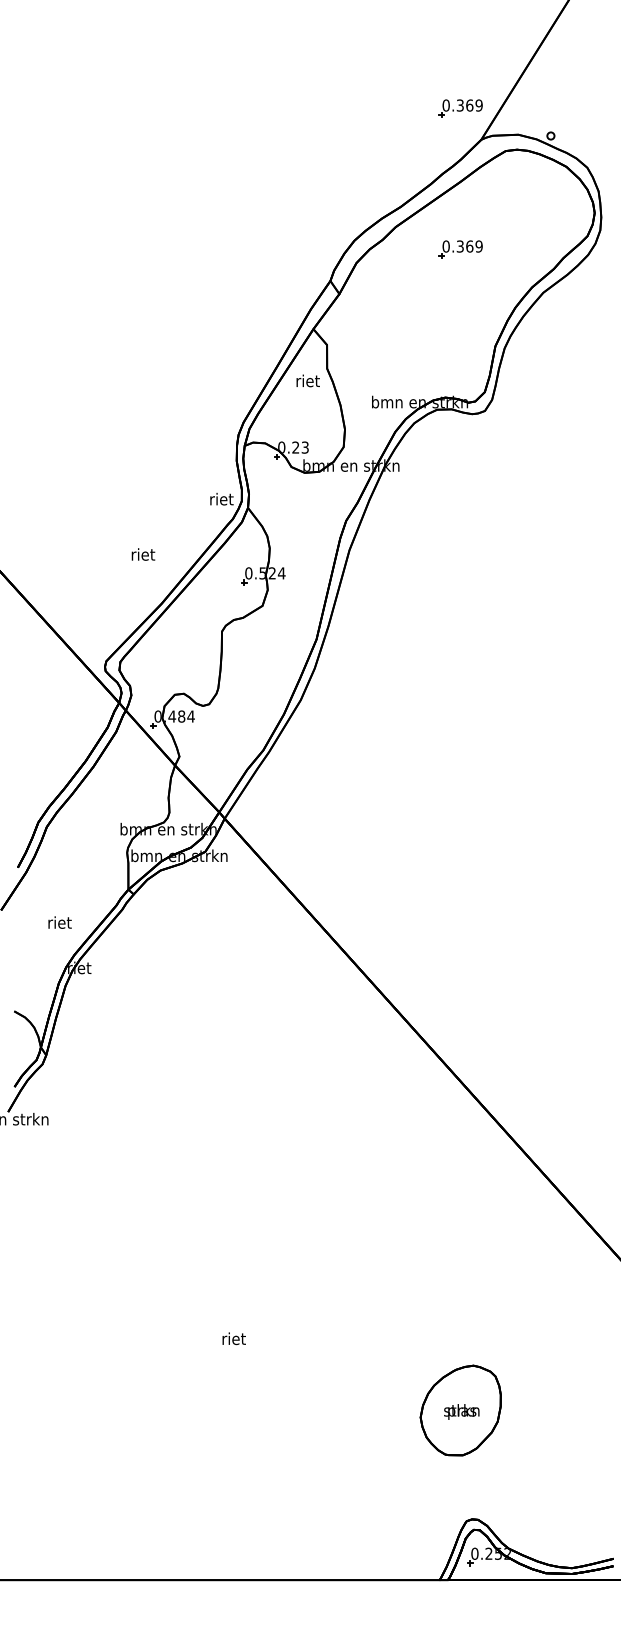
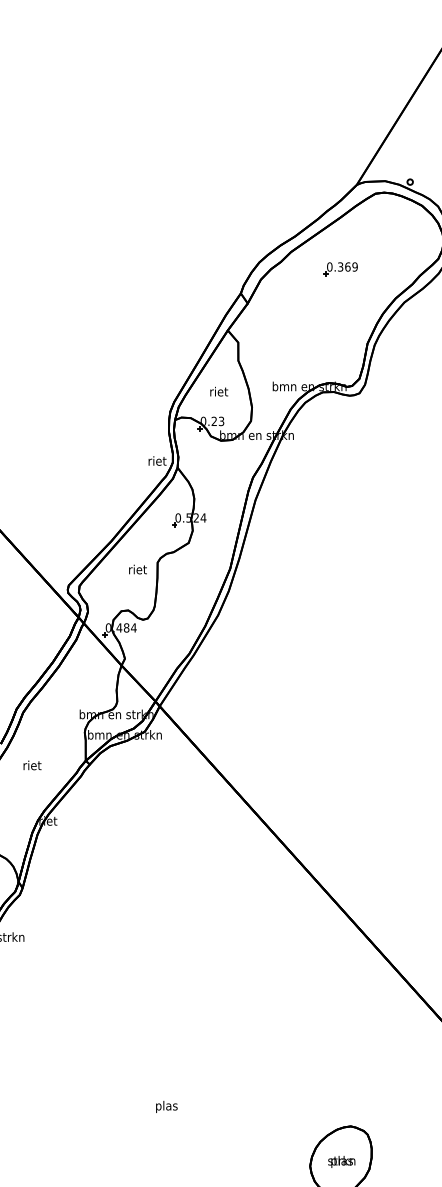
part: (460, 108) -> (340, 161), removed
text: (307, 380) -> (218, 391), moved
text: (143, 554) -> (138, 569), moved
text: (59, 922) -> (32, 765), moved
text: (234, 1340) -> (167, 1107), riet -> plas

